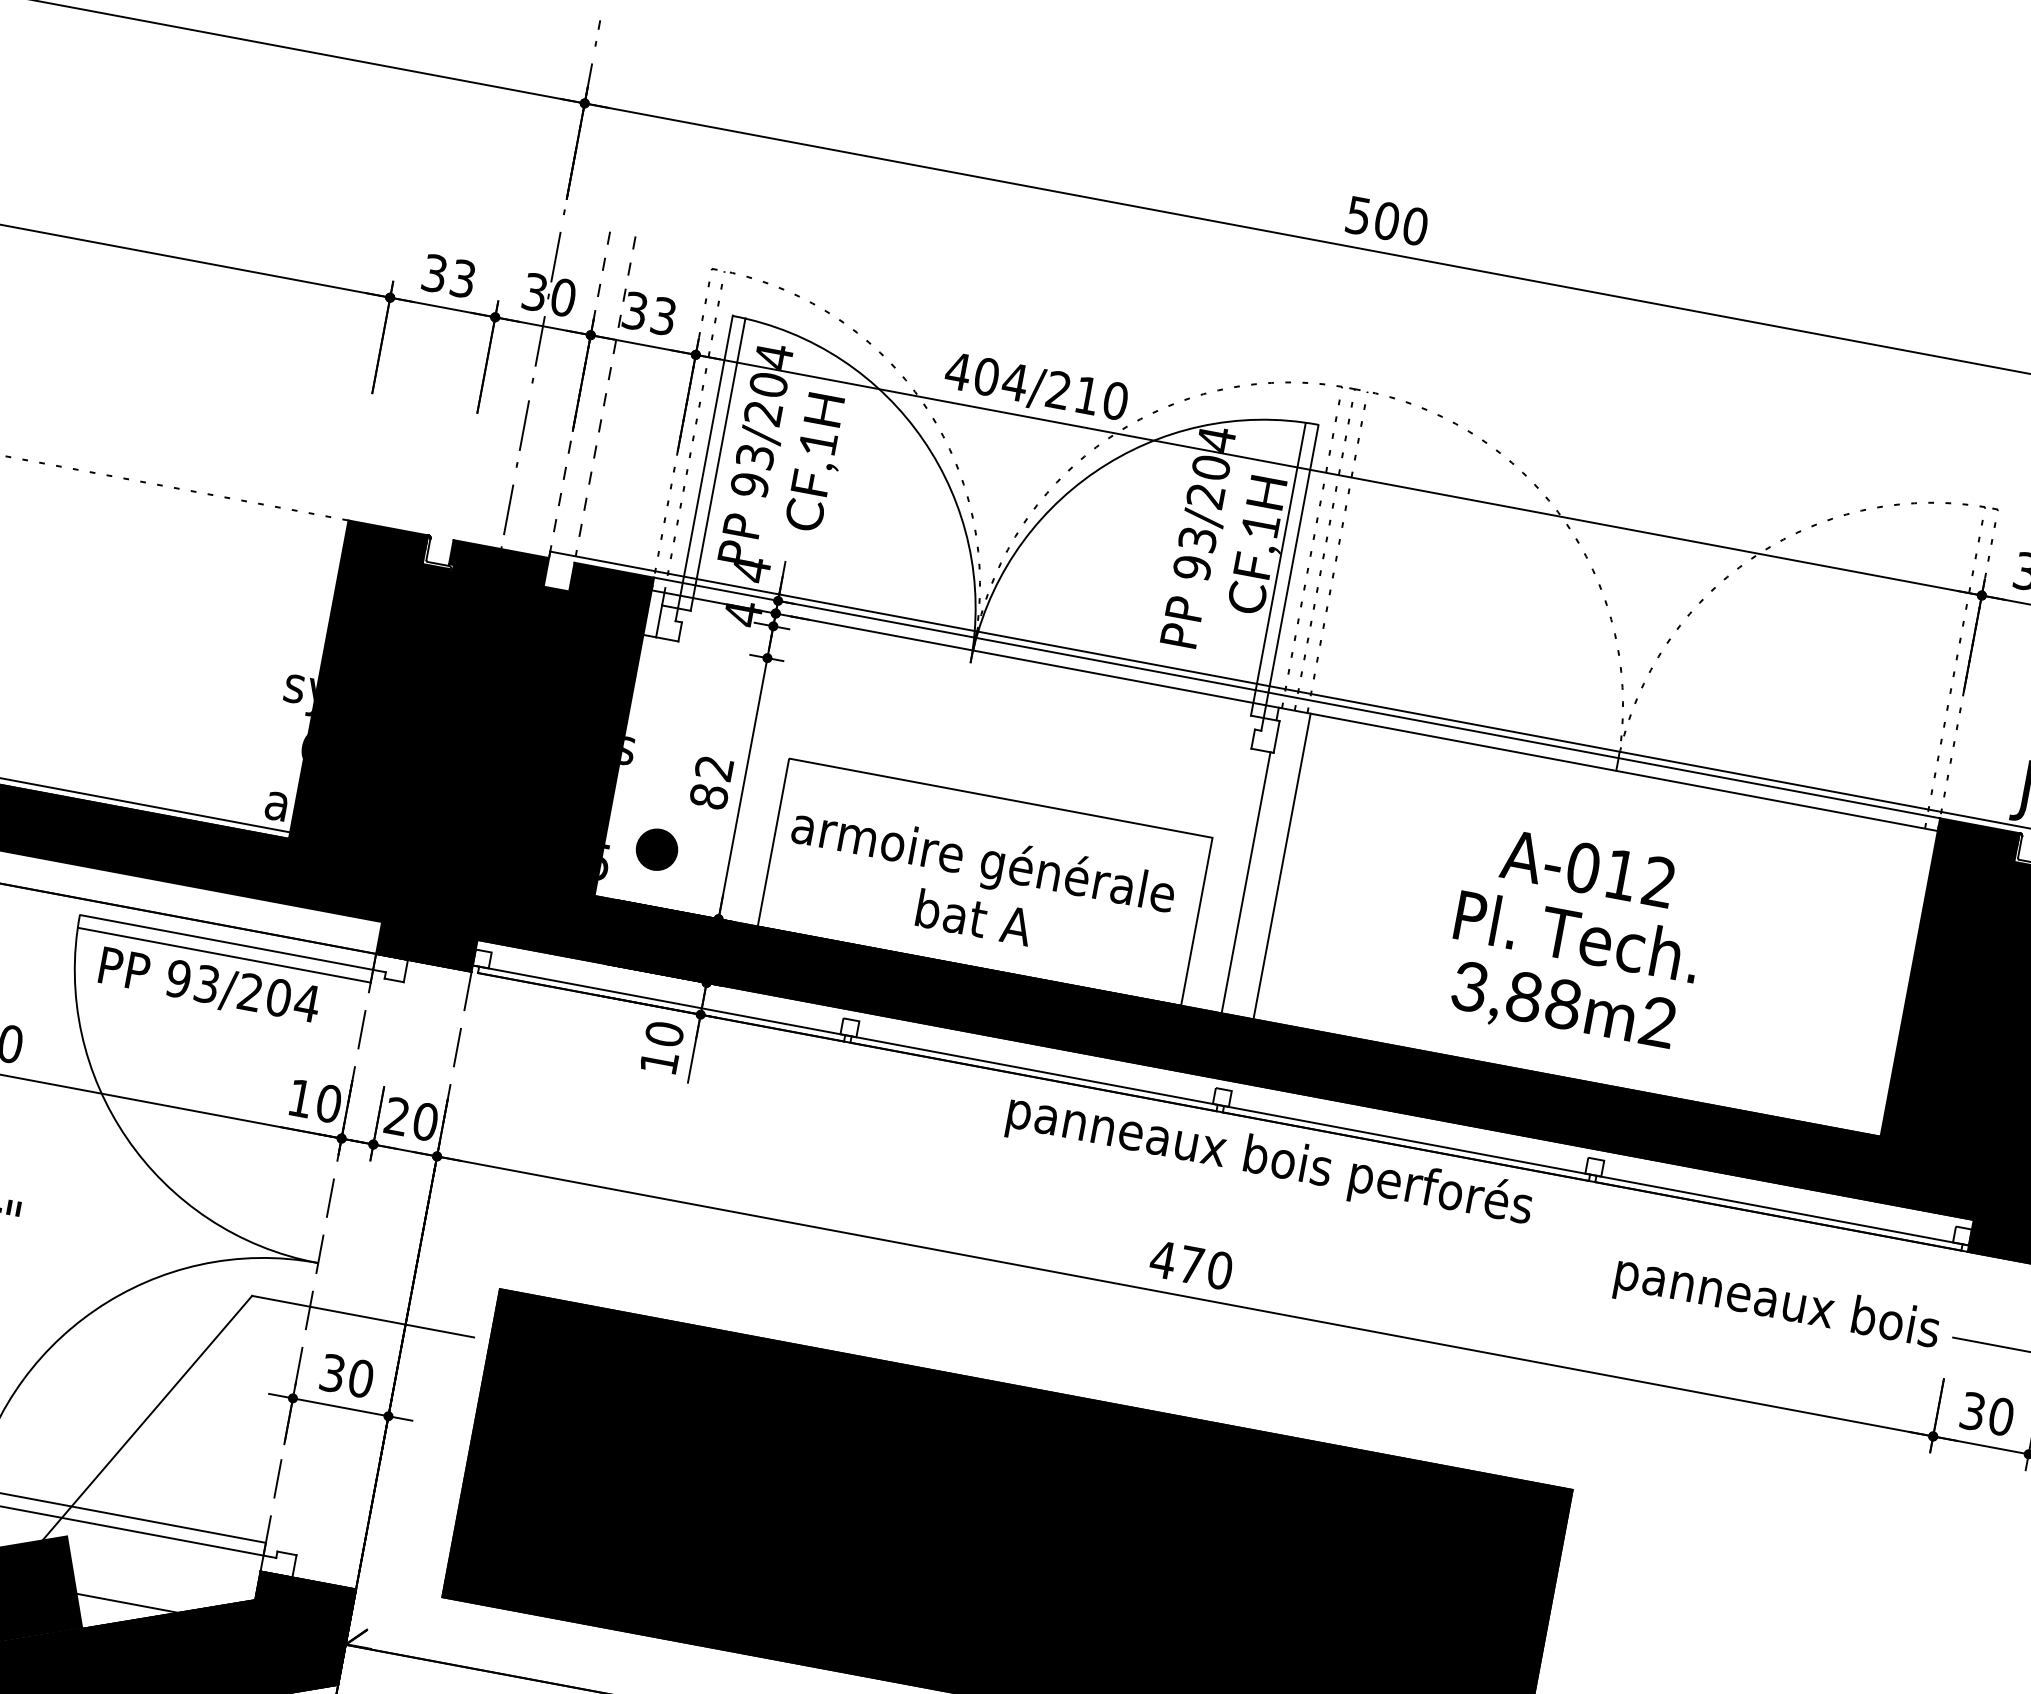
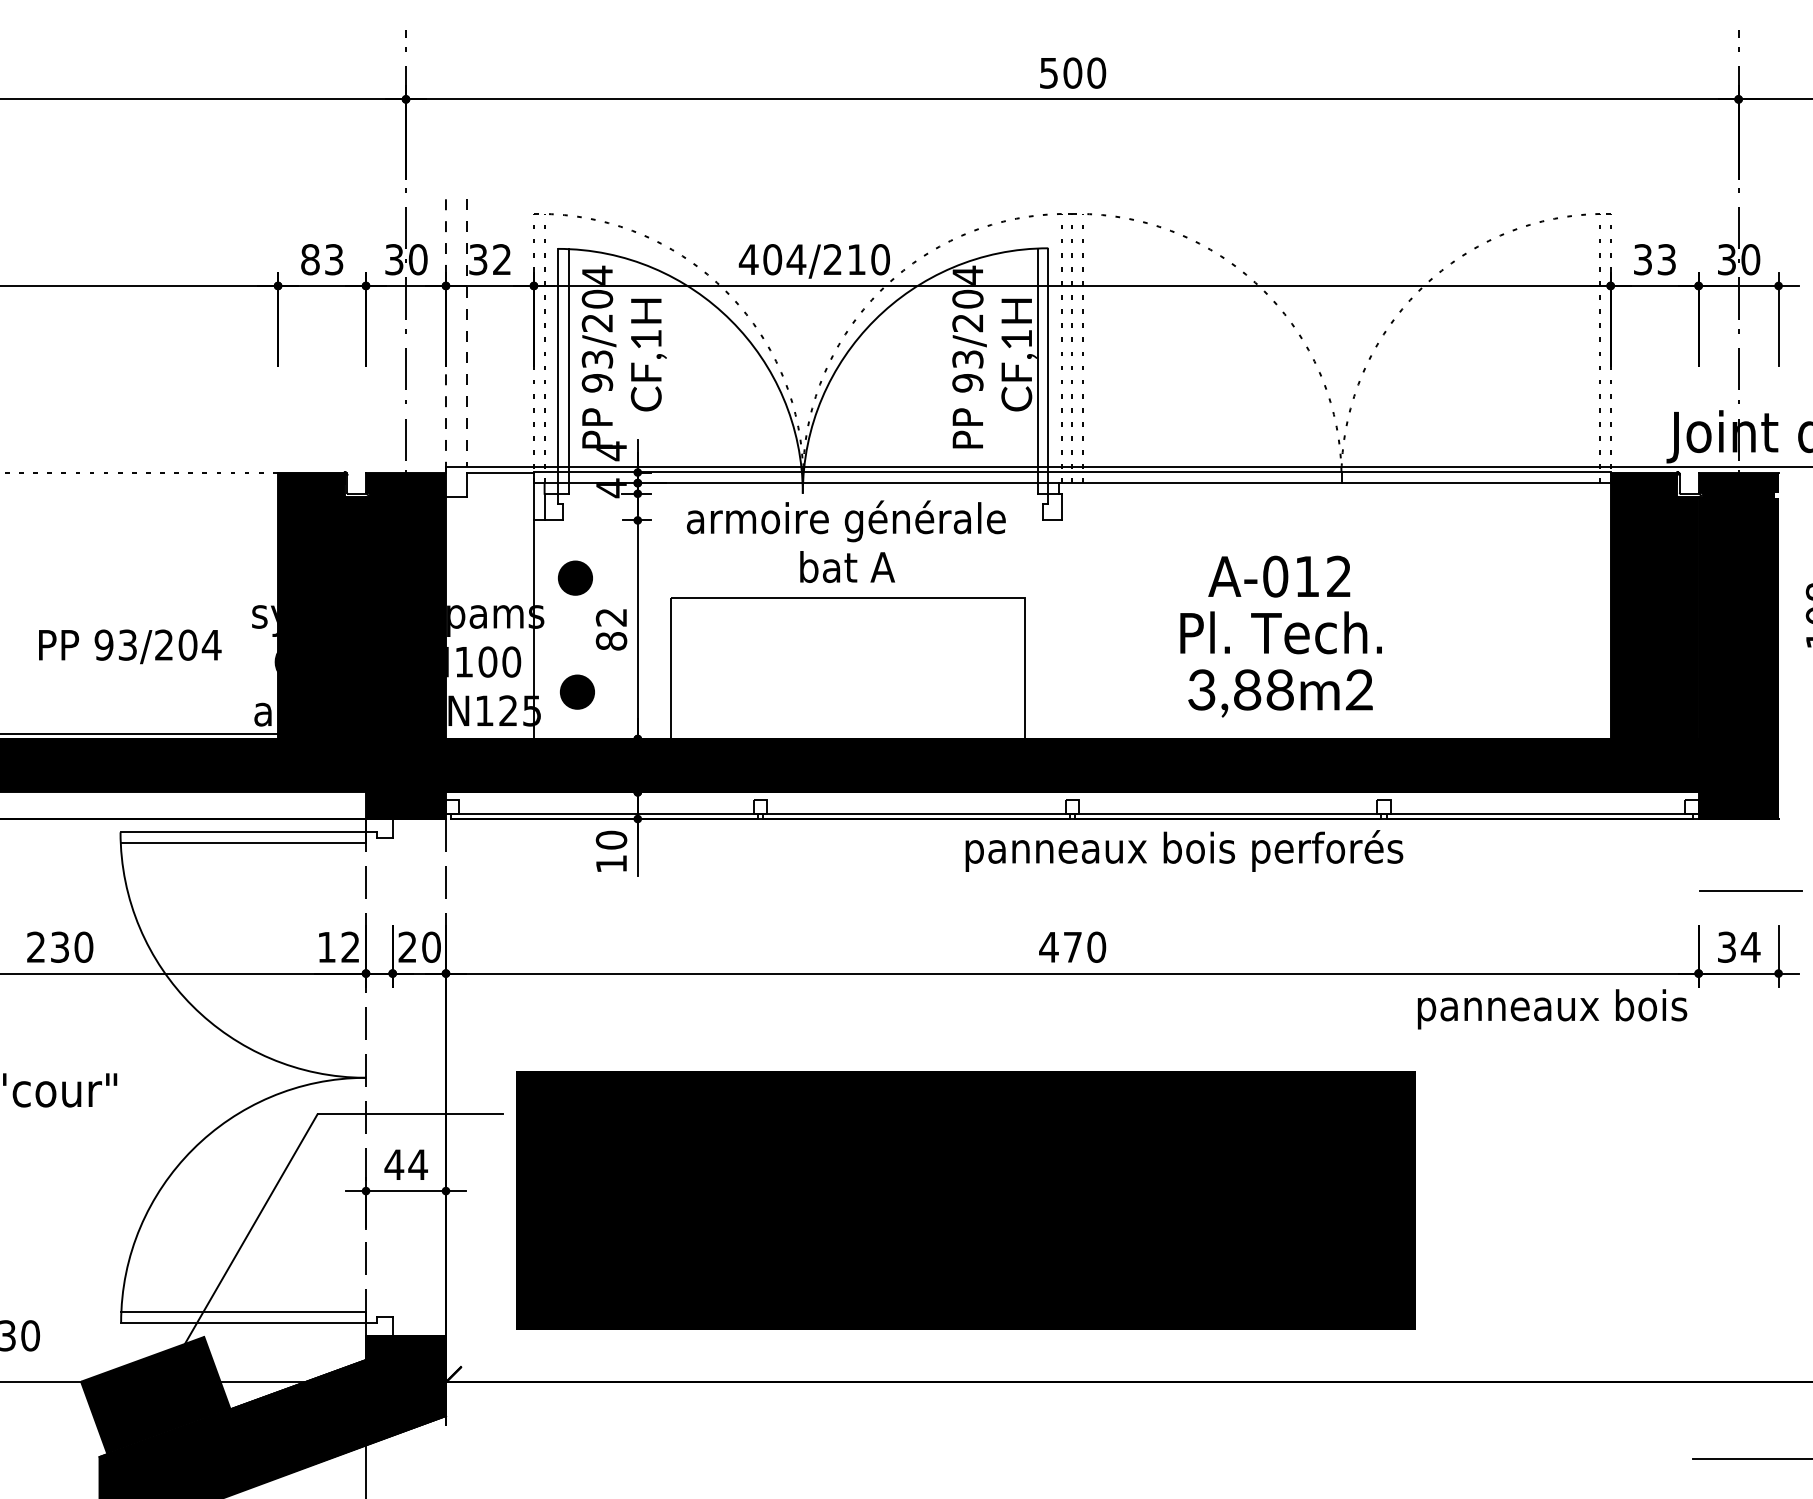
text: (434, 273) -> (310, 259), 33 -> 83
text: (664, 316) -> (502, 259), 33 -> 32
part: (680, 712) -> (575, 577), added
fill: (571, 726) -> (489, 605), removed
line: (1281, 866) -> (1085, 611), removed
line: (1245, 882) -> (1058, 629), removed
text: (978, 886) -> (846, 541), moved
text: (1575, 940) -> (1280, 636), moved
text: (209, 986) -> (130, 646), moved
text: (329, 1102) -> (350, 946), 10 -> 12
text: (1270, 1160) -> (1184, 850), moved
text: (1777, 1304) -> (1552, 1009), moved
text: (347, 1375) -> (406, 1164), 30 -> 44
text: (2001, 1415) -> (1750, 946), 30 -> 34

